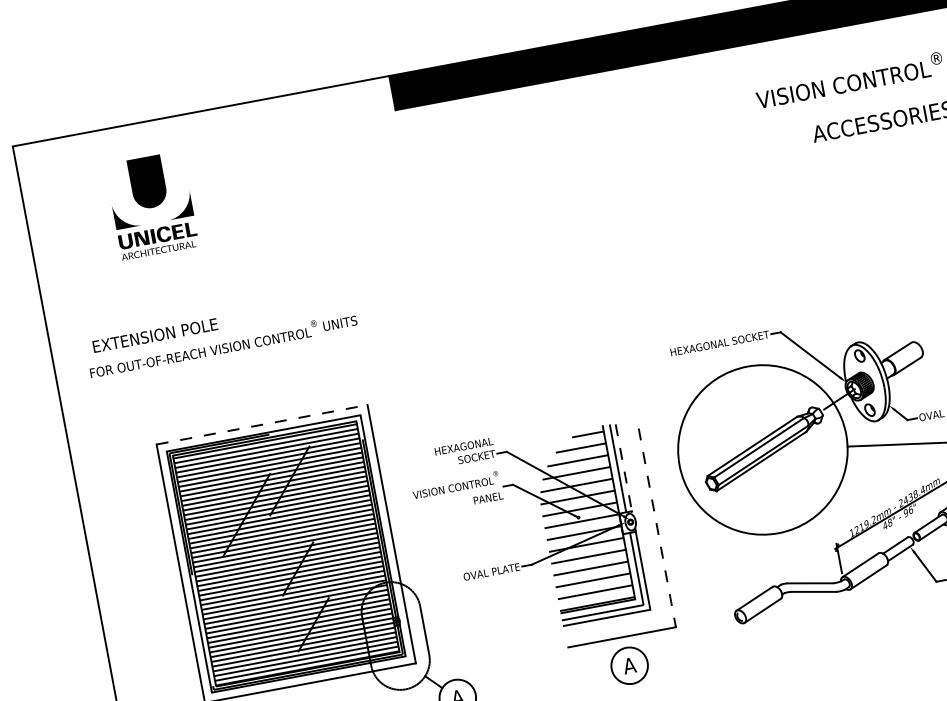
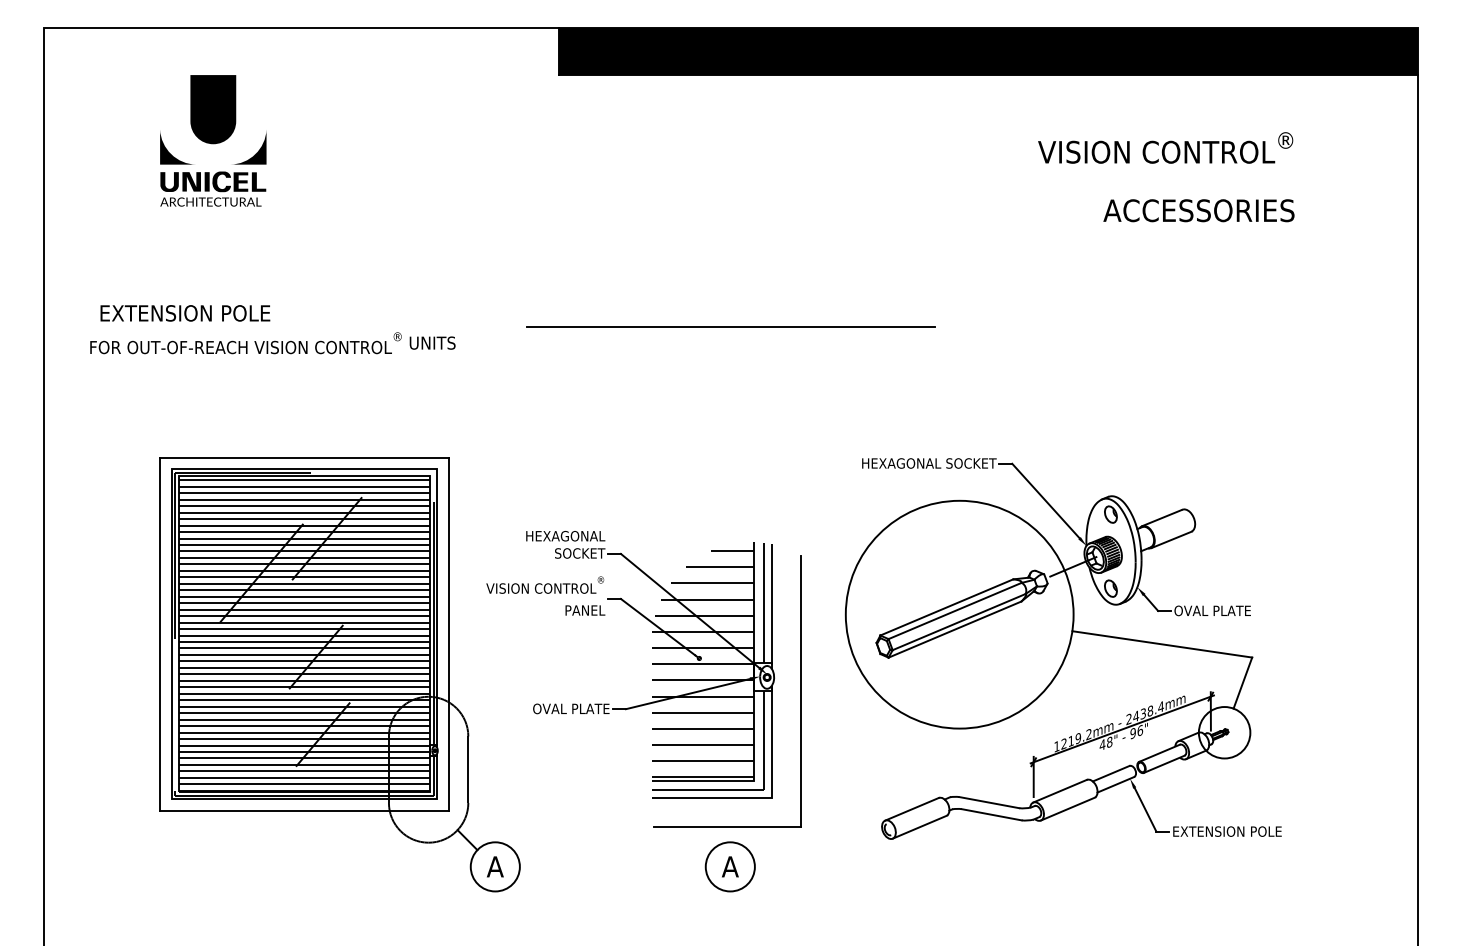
line: (555, 270) -> (730, 326), added
line: (262, 424) -> (304, 457), dashed -> solid
line: (624, 469) -> (771, 606), dashed -> solid
line: (656, 527) -> (800, 691), dashed -> solid

